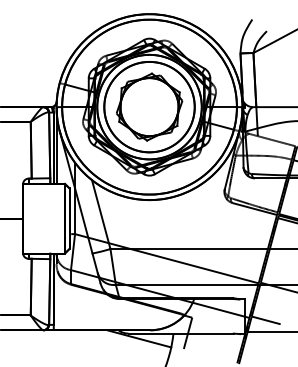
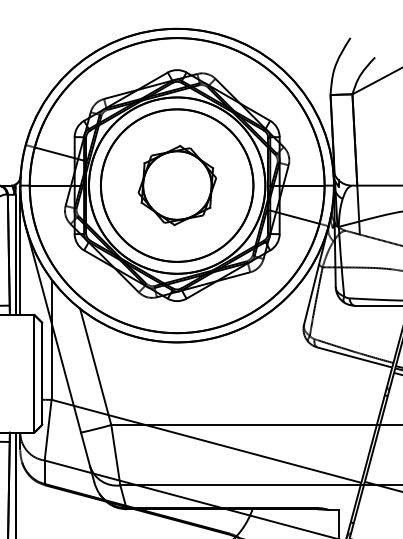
part: (149, 106) -> (177, 184), size x0.7

